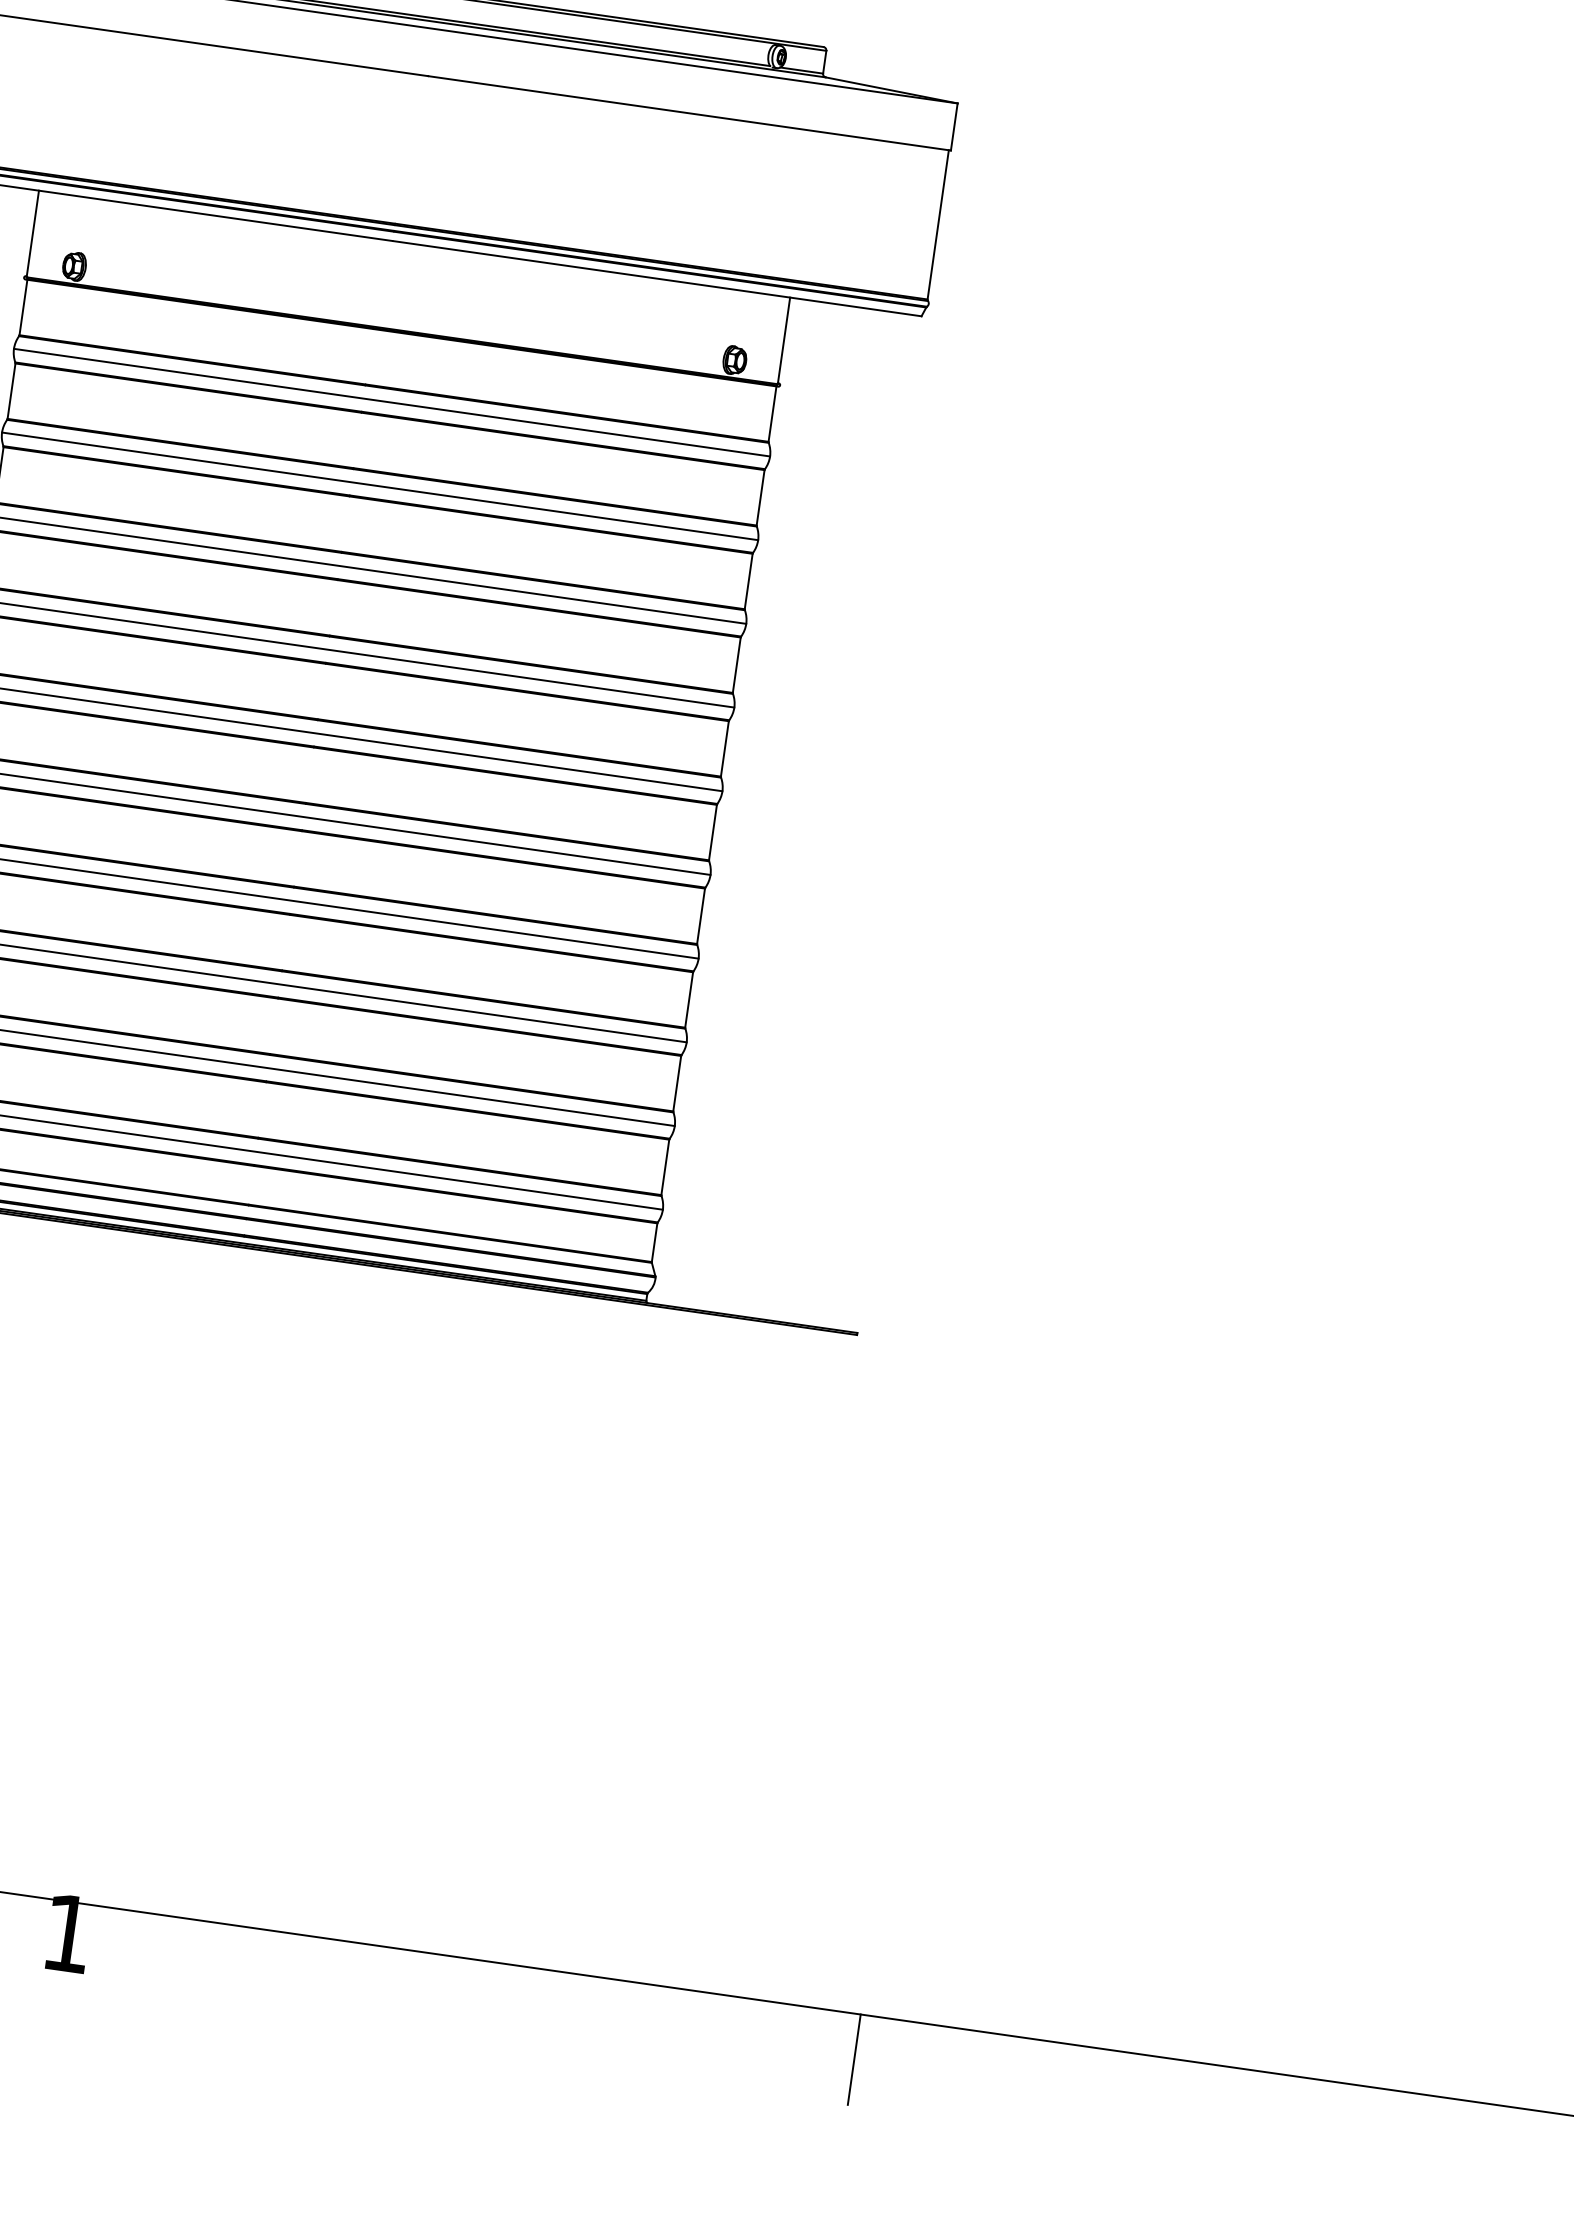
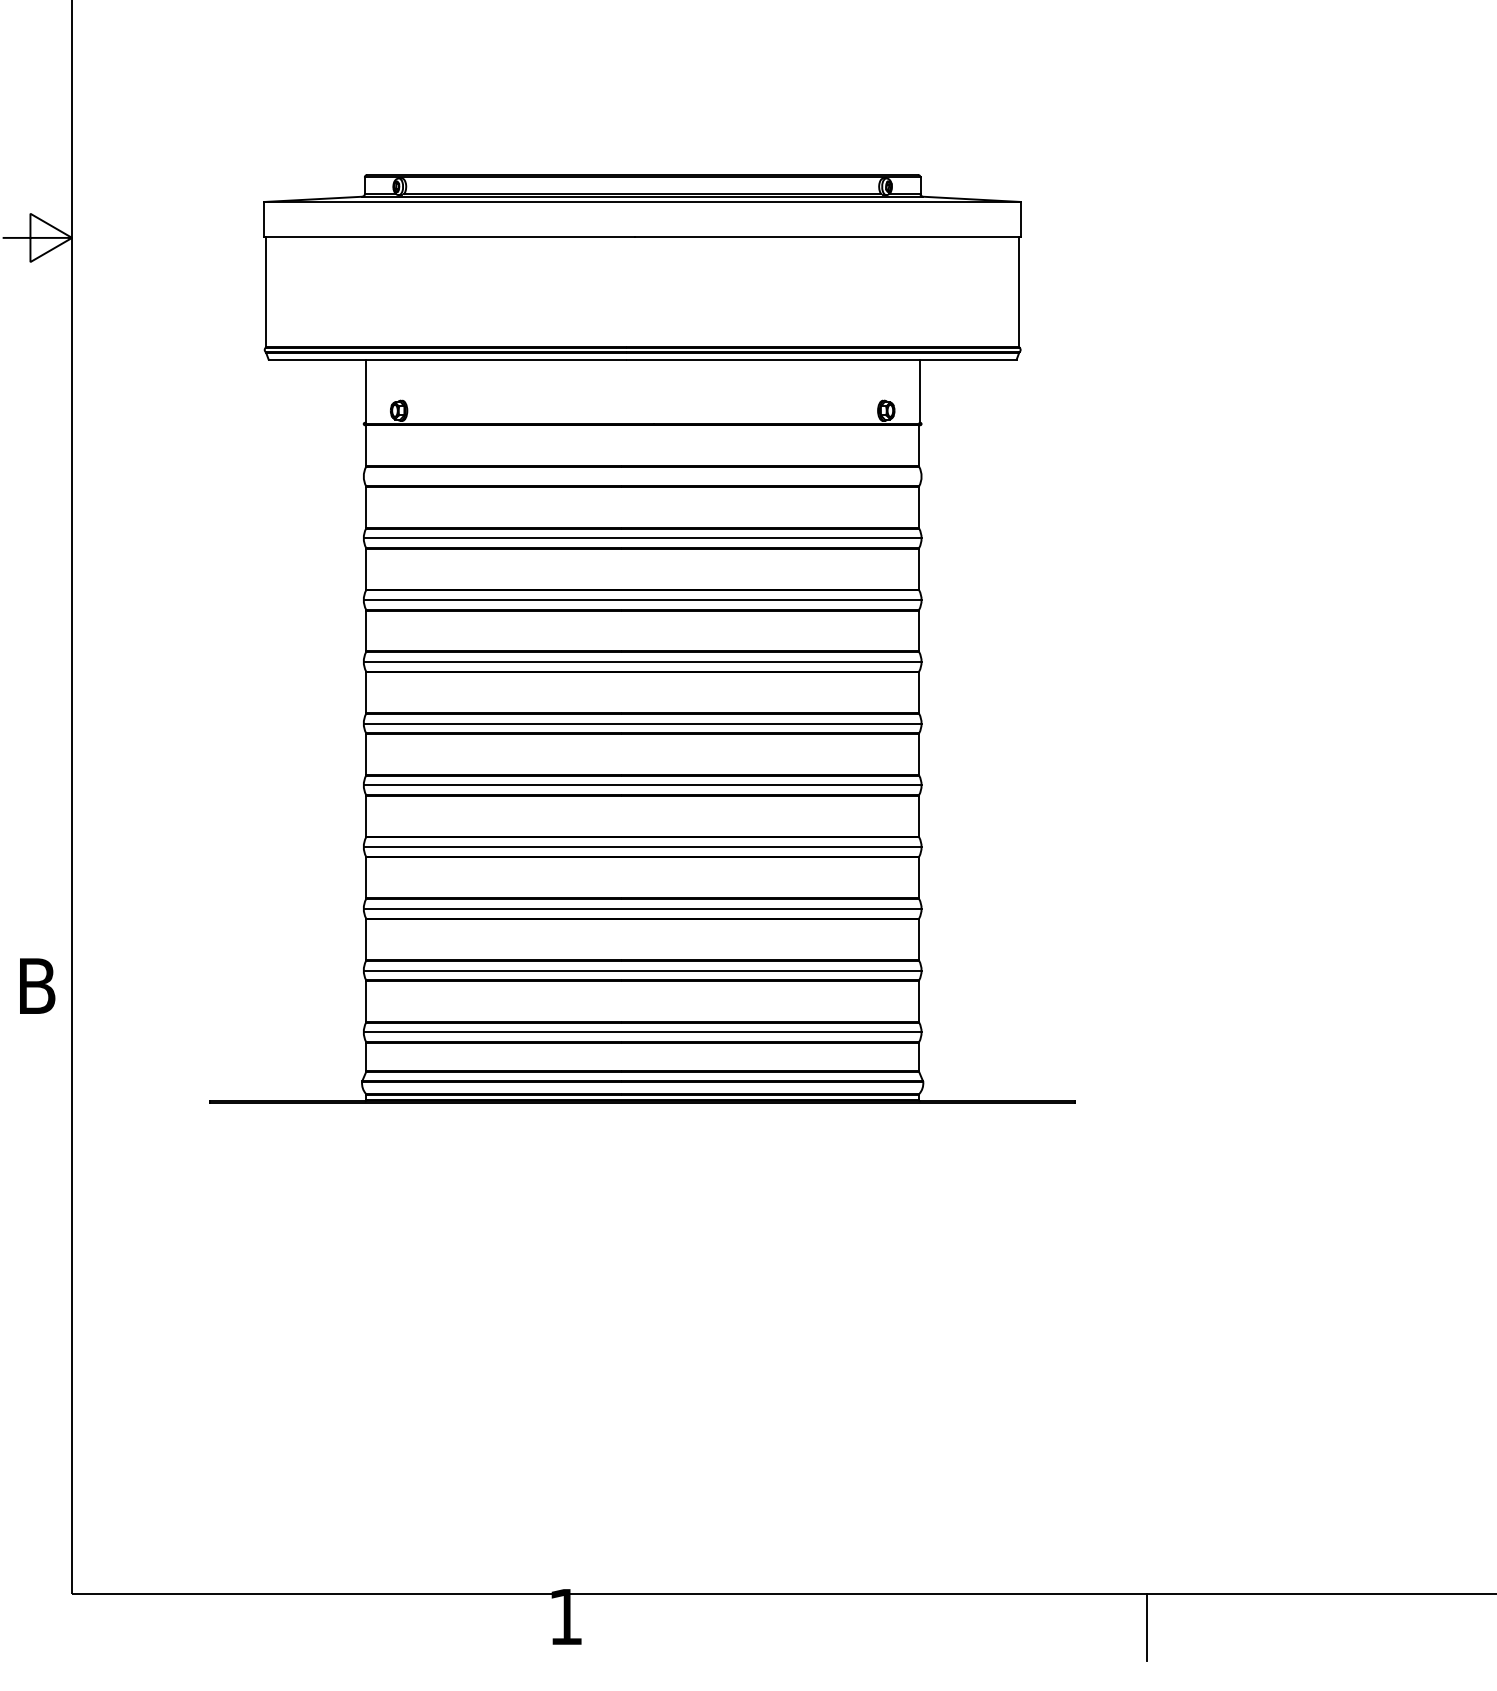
line: (391, 402) -> (642, 476), removed

